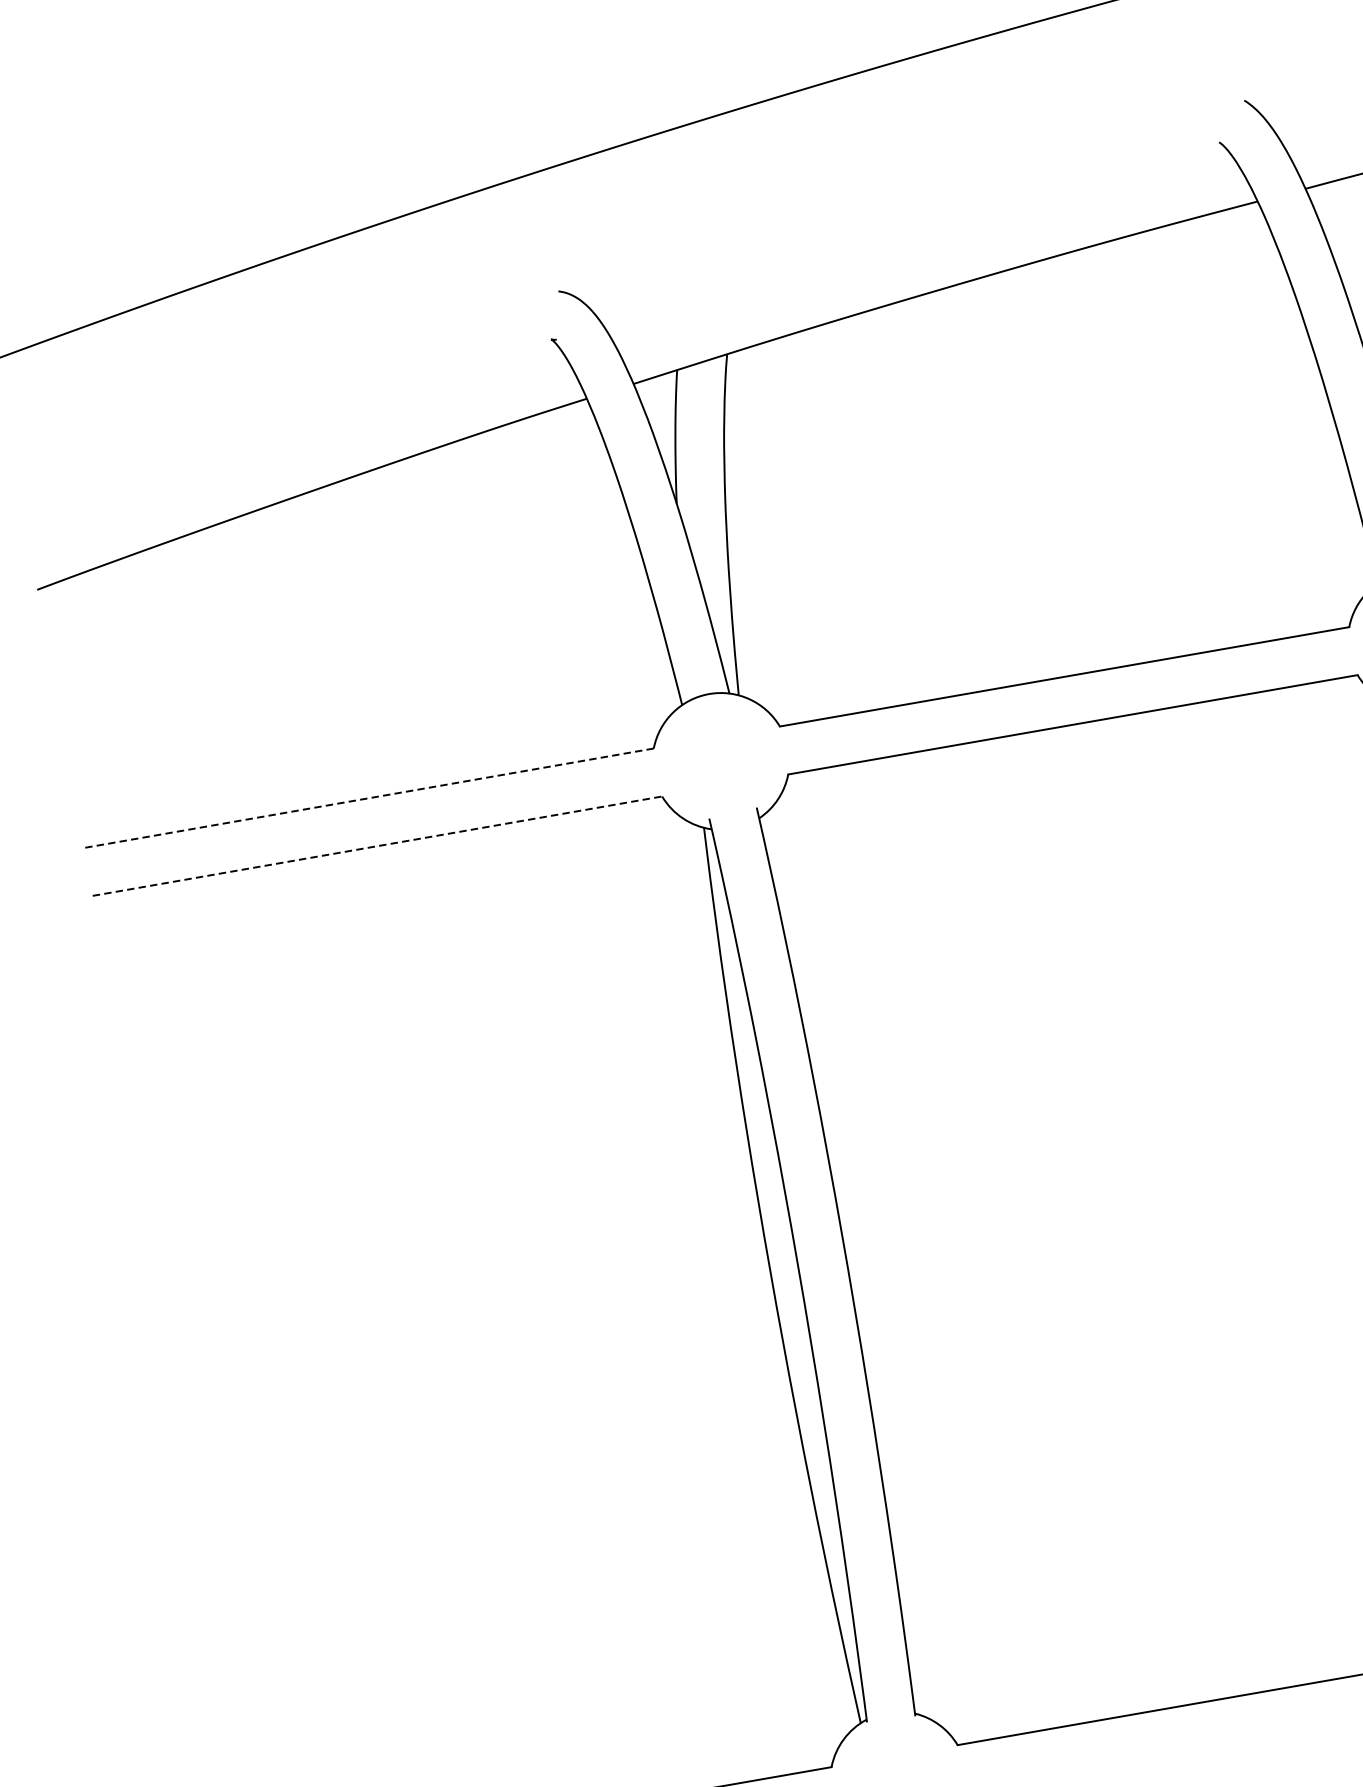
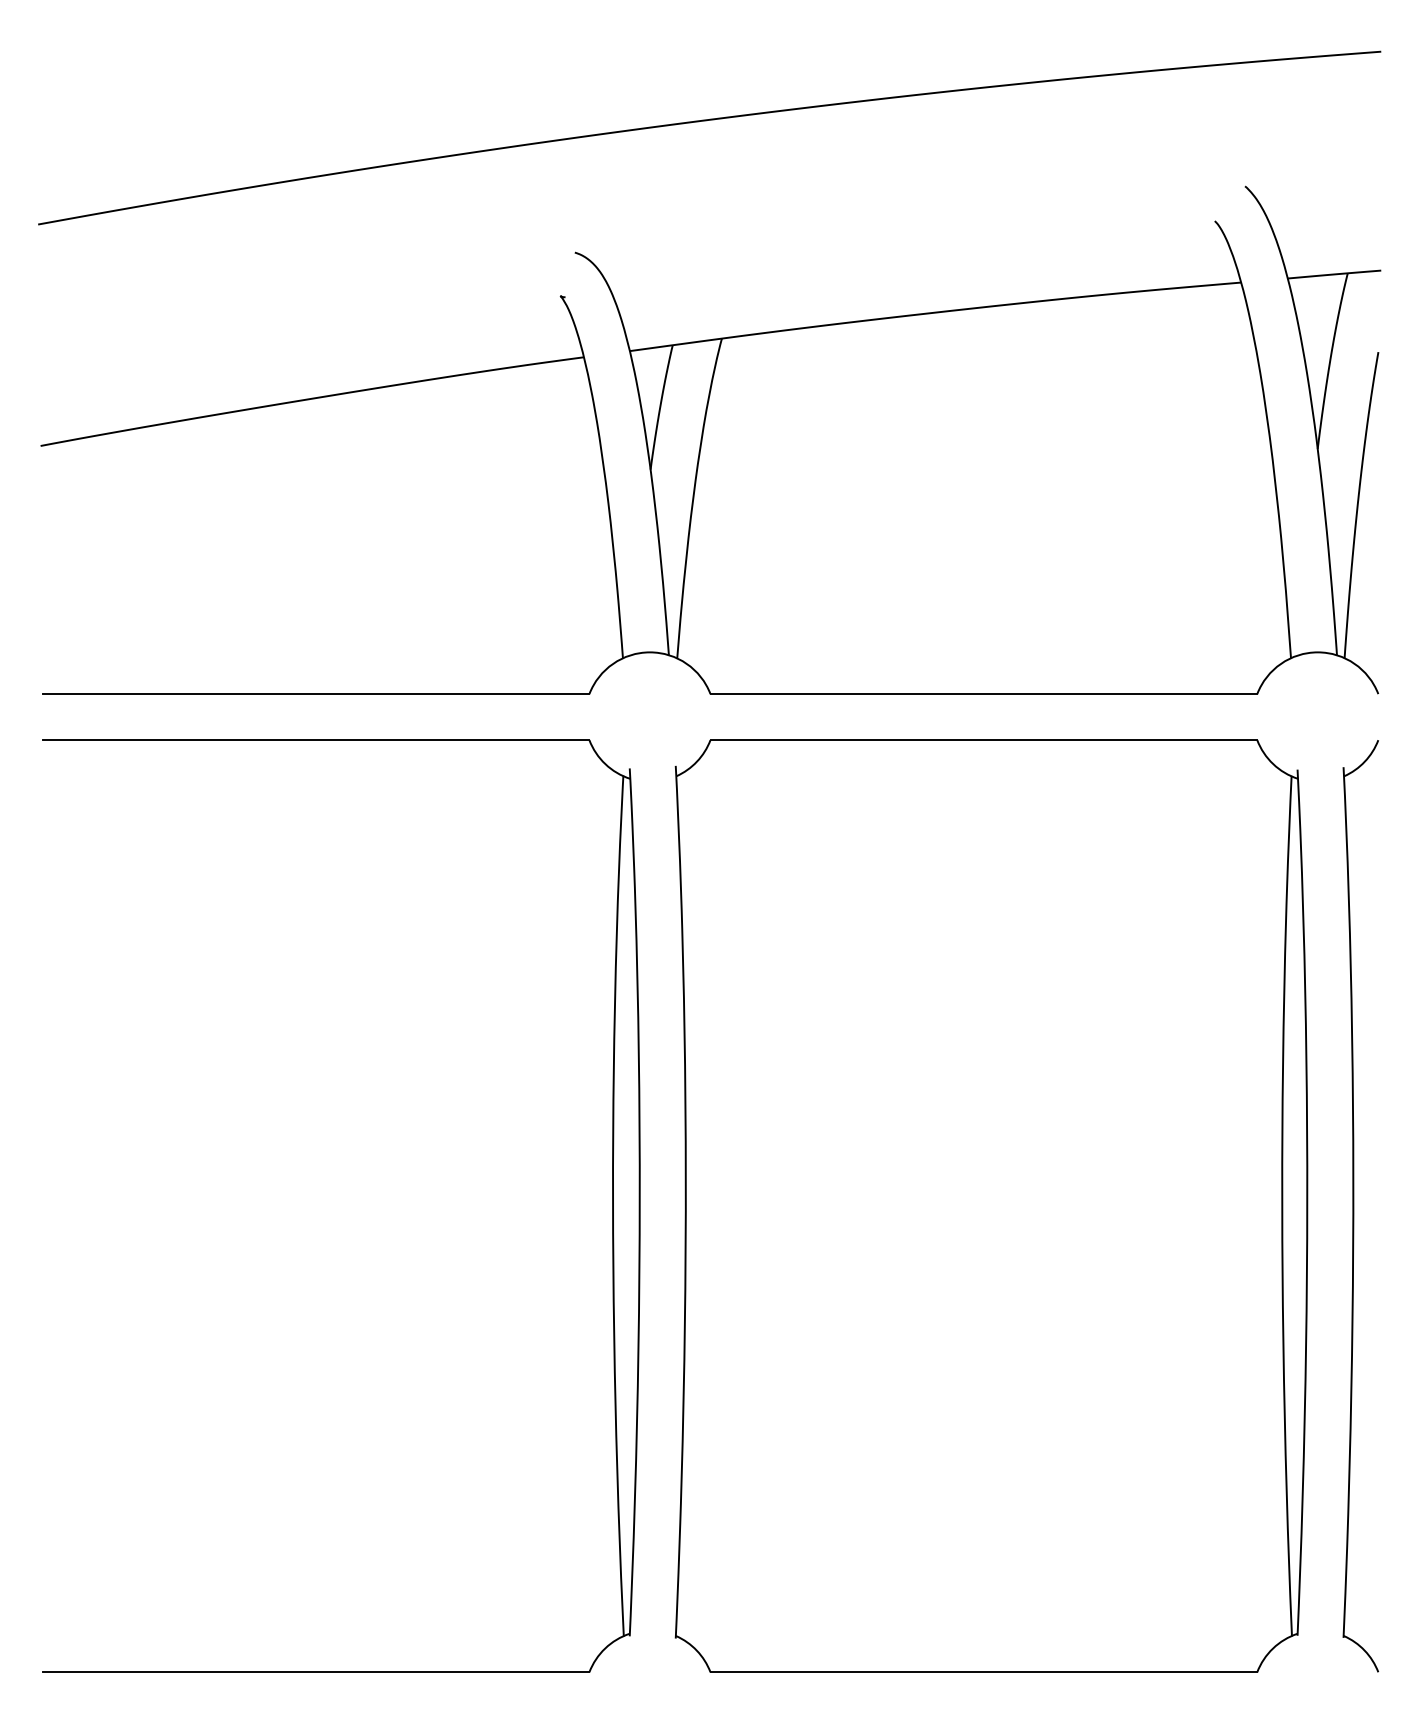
line: (368, 798) -> (315, 694), dashed -> solid
line: (378, 846) -> (316, 740), dashed -> solid

